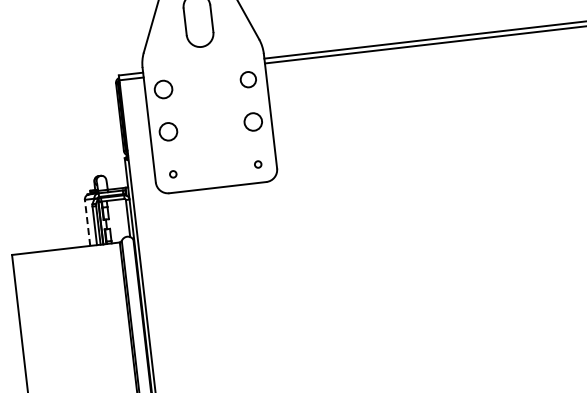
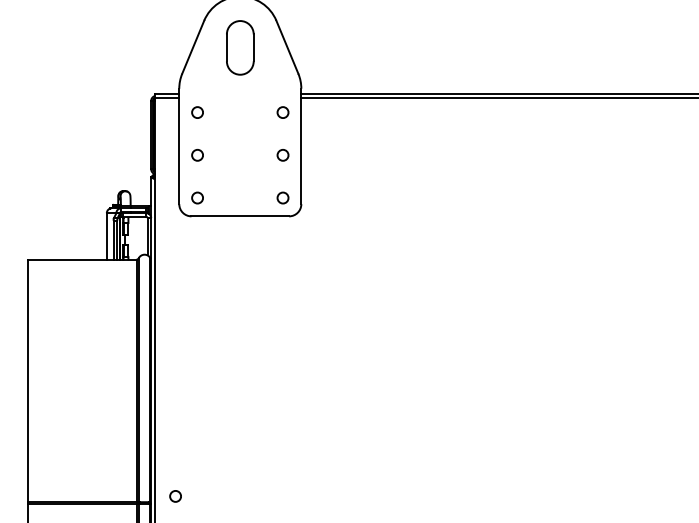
circle: (247, 79) -> (282, 112), size x0.71
circle: (163, 89) -> (197, 112), size x0.62
circle: (252, 122) -> (282, 155), size x0.62
circle: (168, 132) -> (197, 155), size x0.62
circle: (257, 164) -> (282, 197), size x1.67
circle: (173, 173) -> (197, 197), size x1.67
line: (87, 222) -> (106, 235), dashed -> solid

